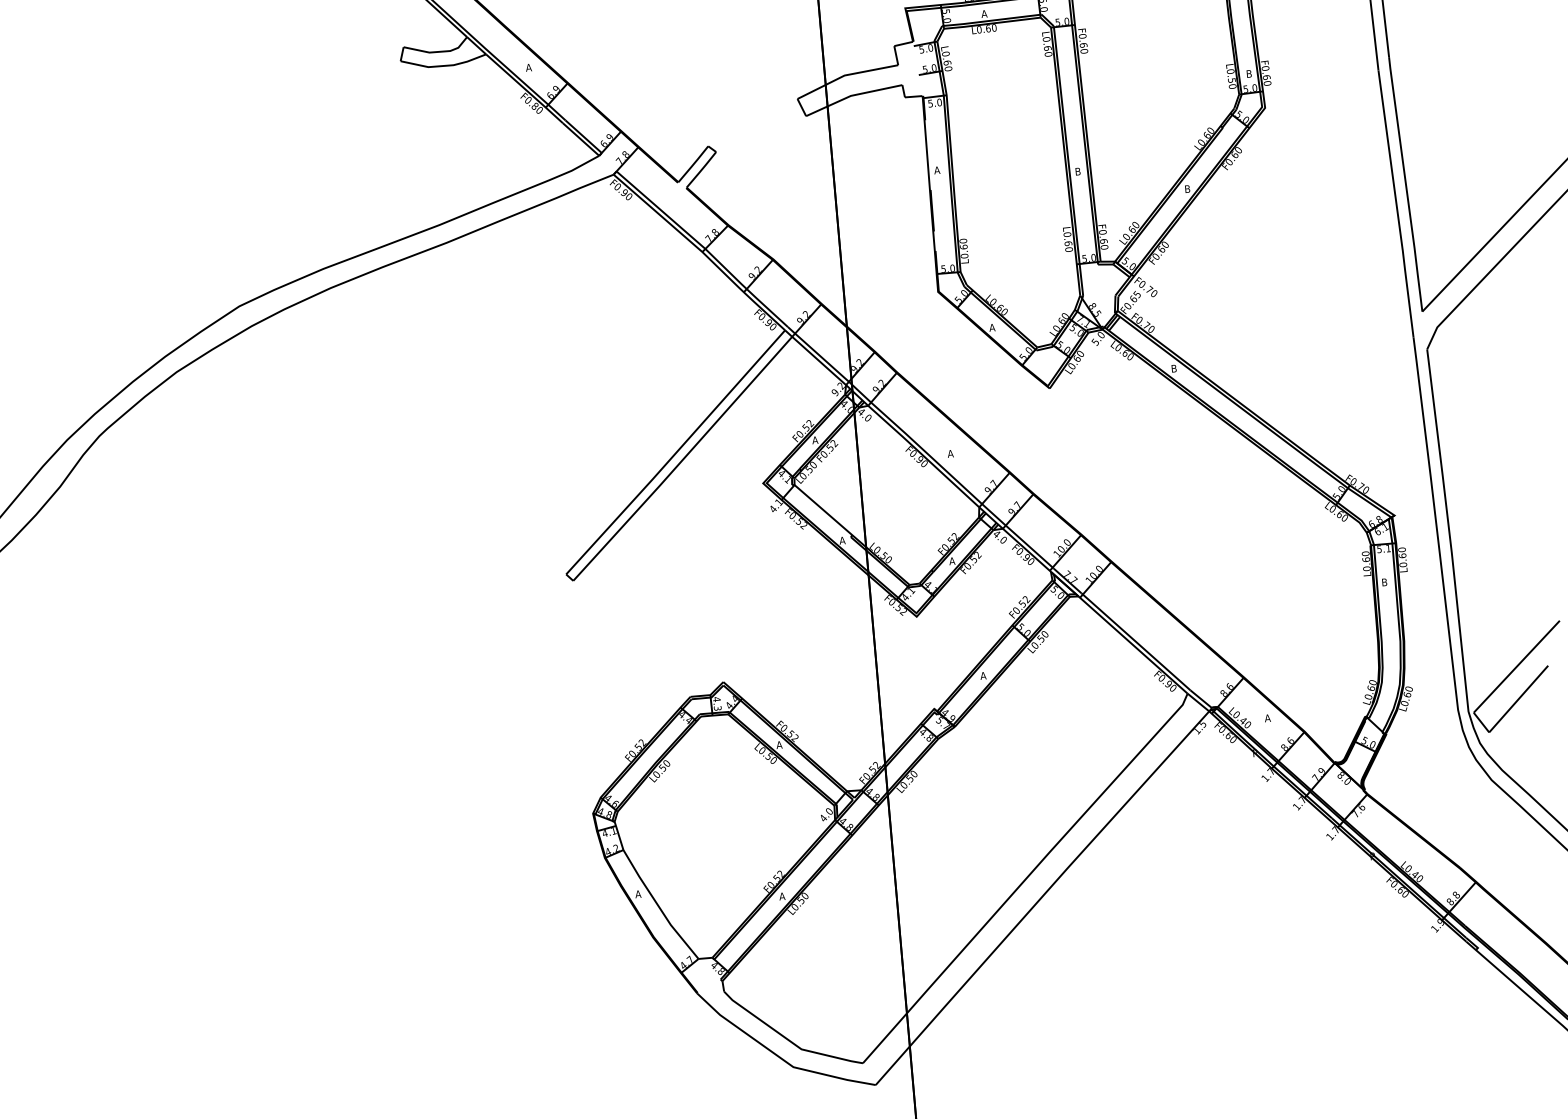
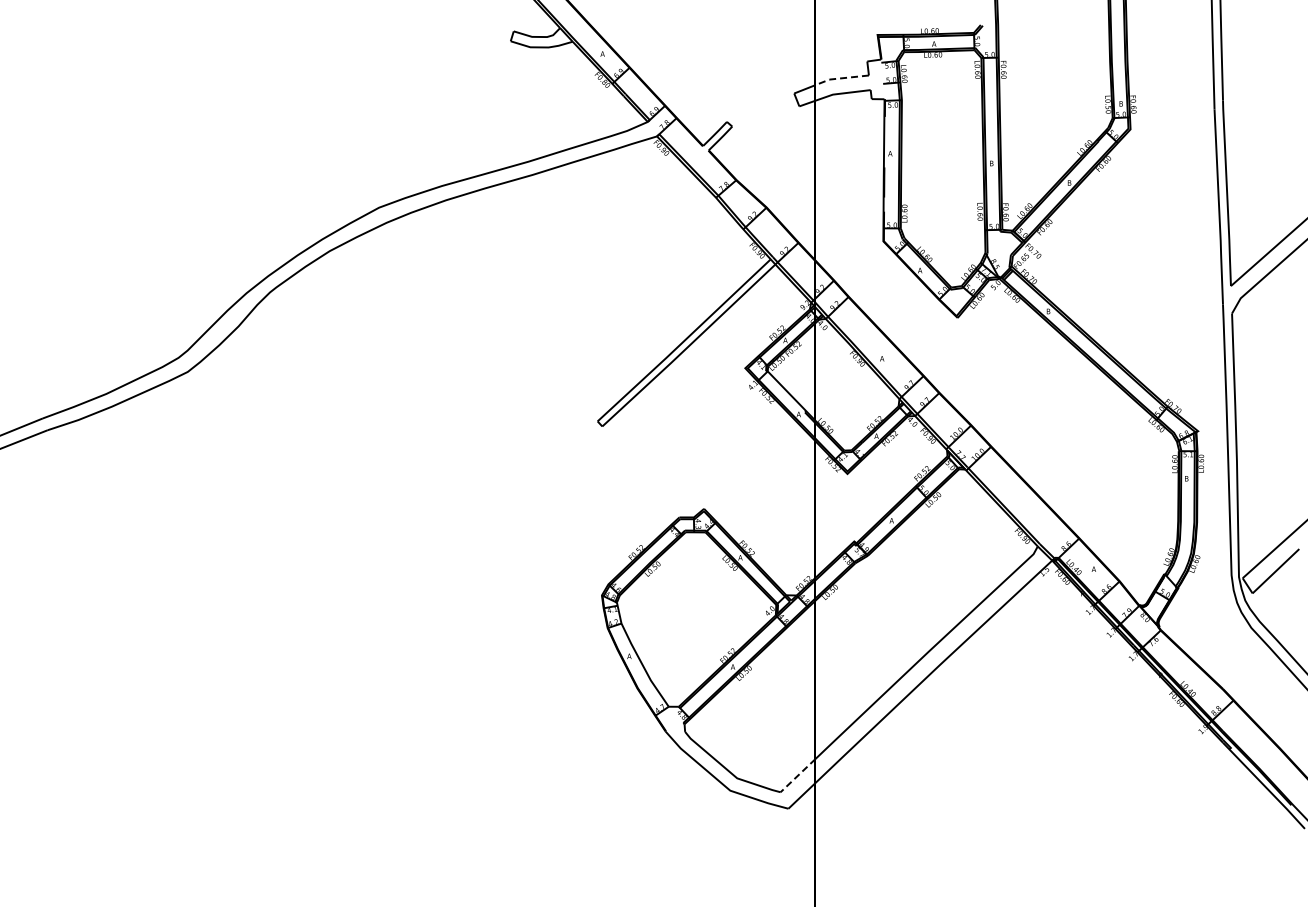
line: (859, 72) -> (840, 78), solid -> dashed
line: (884, 1039) -> (797, 776), solid -> dashed

